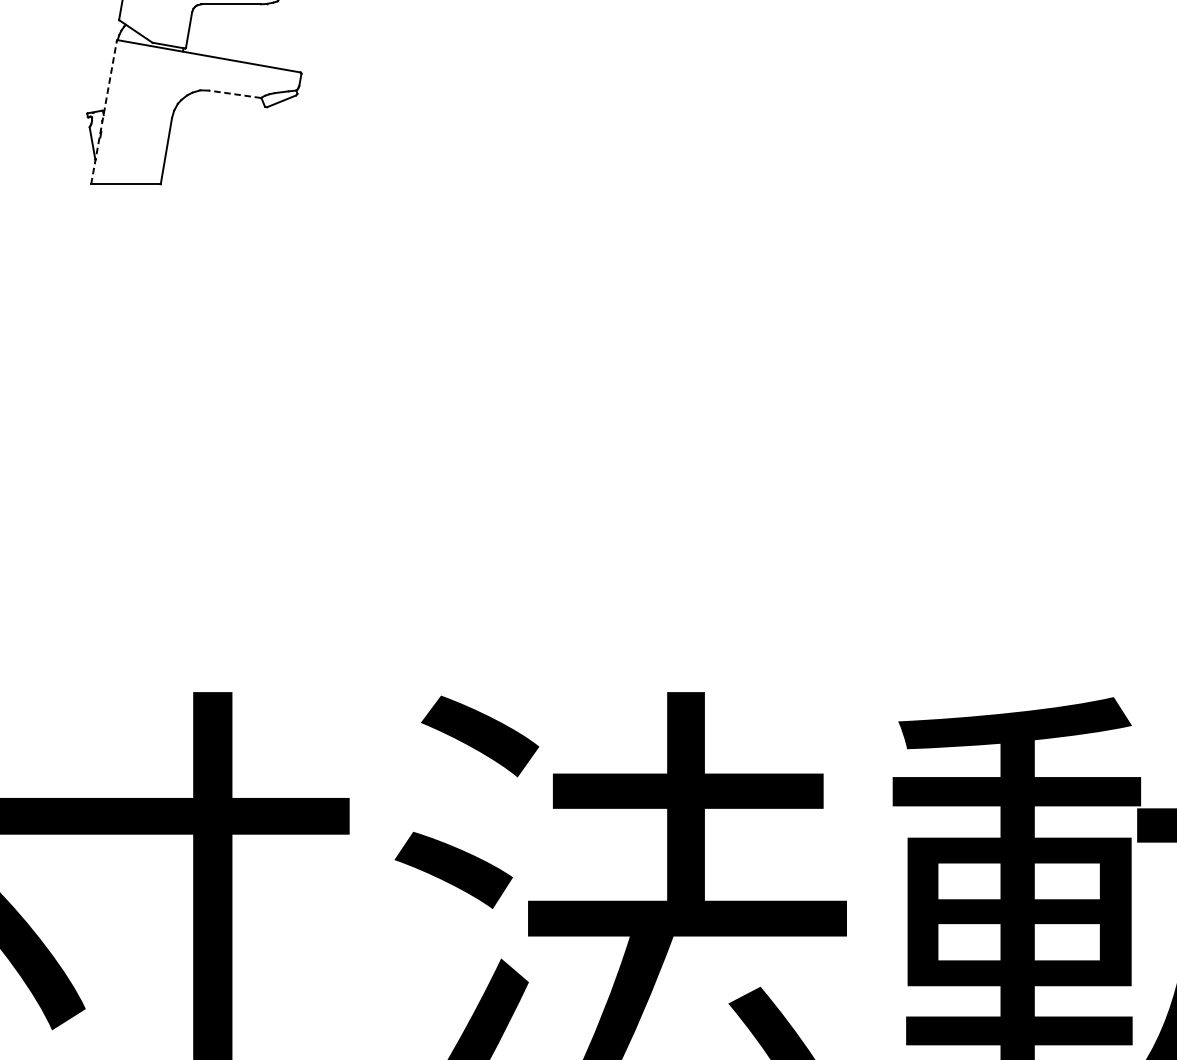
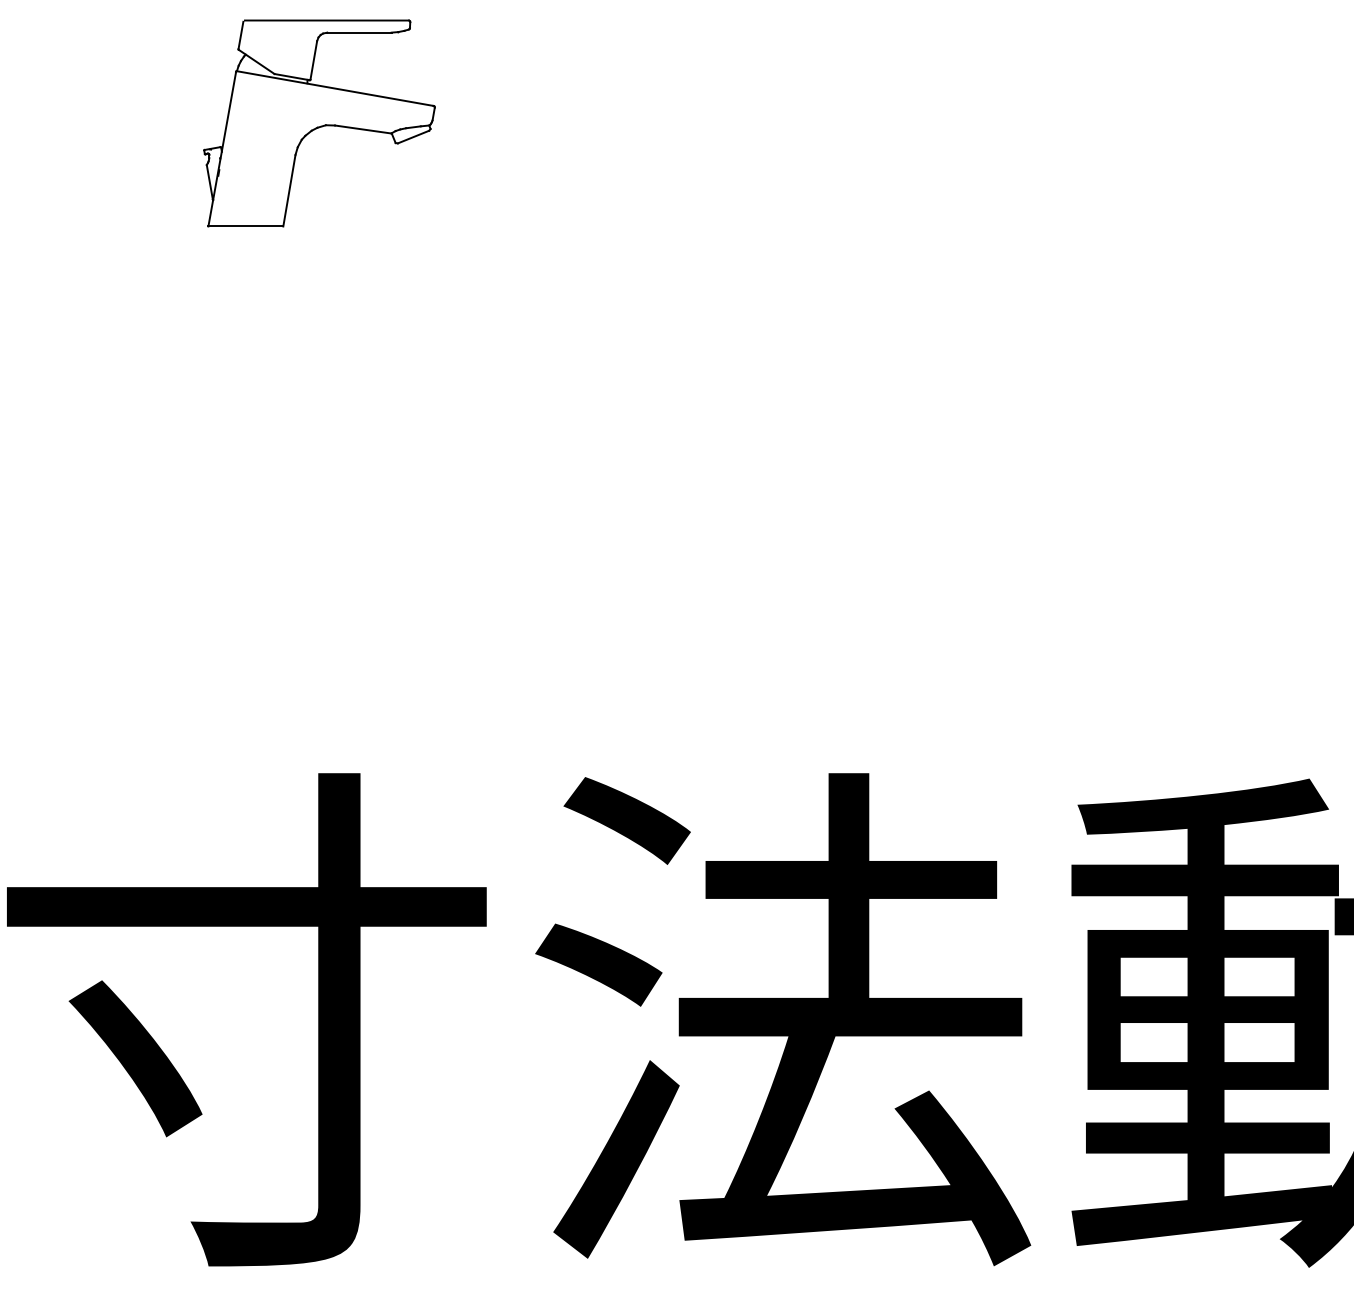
line: (234, 94) -> (362, 129), dashed -> solid
line: (104, 112) -> (222, 149), dashed -> solid

